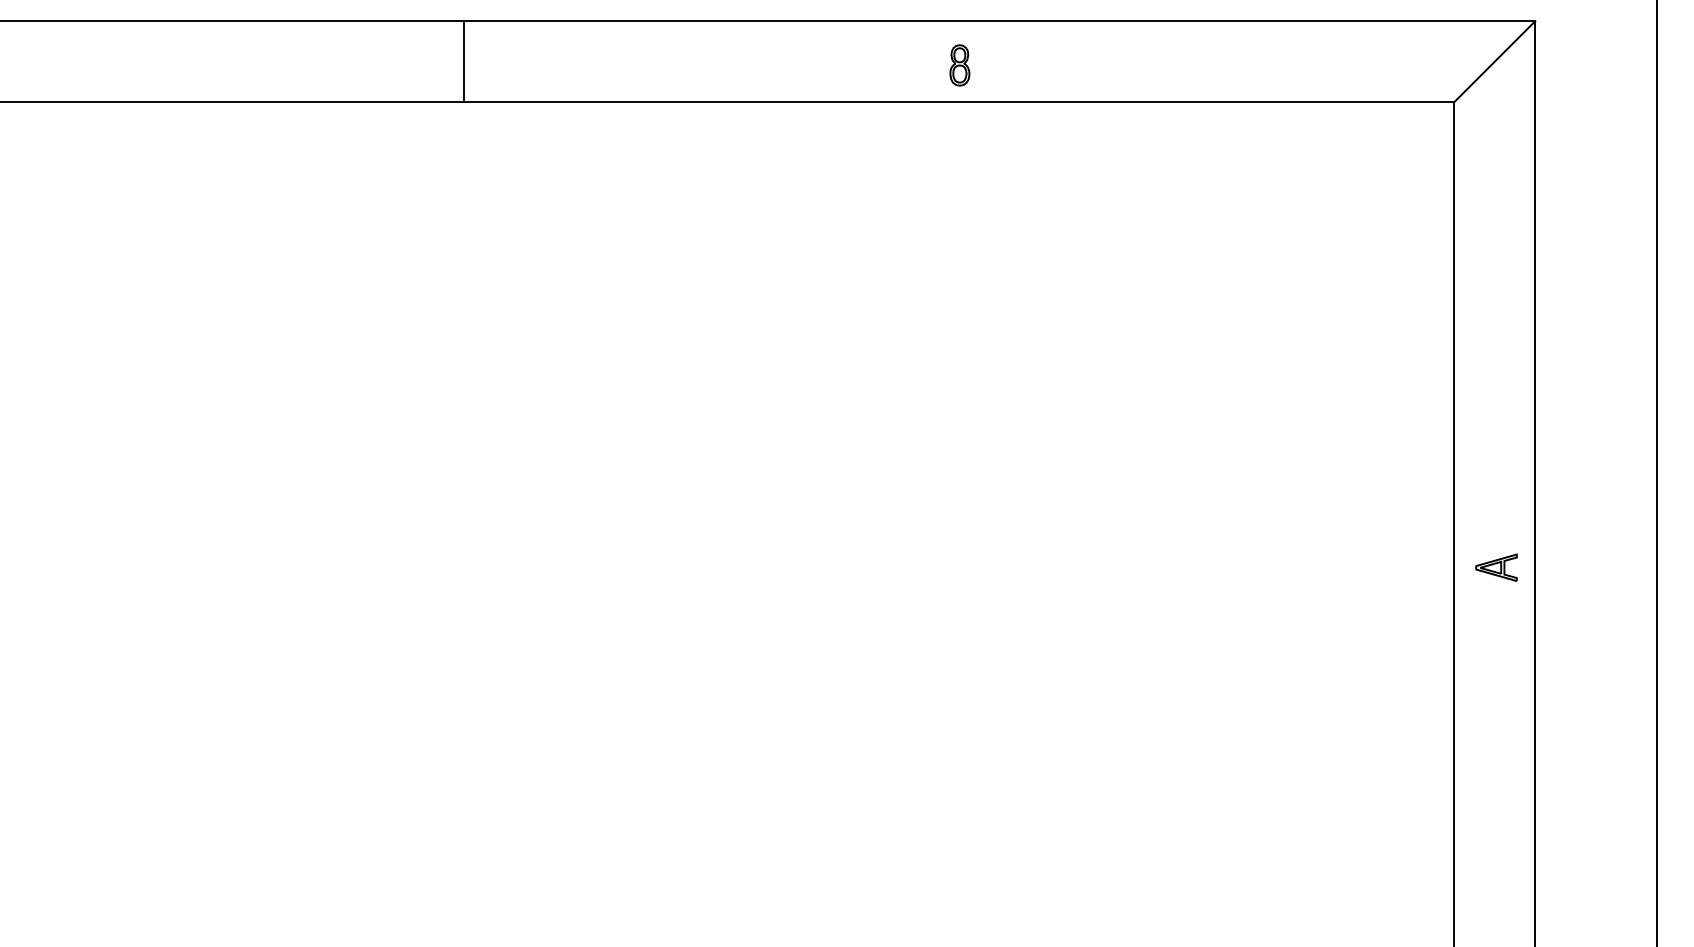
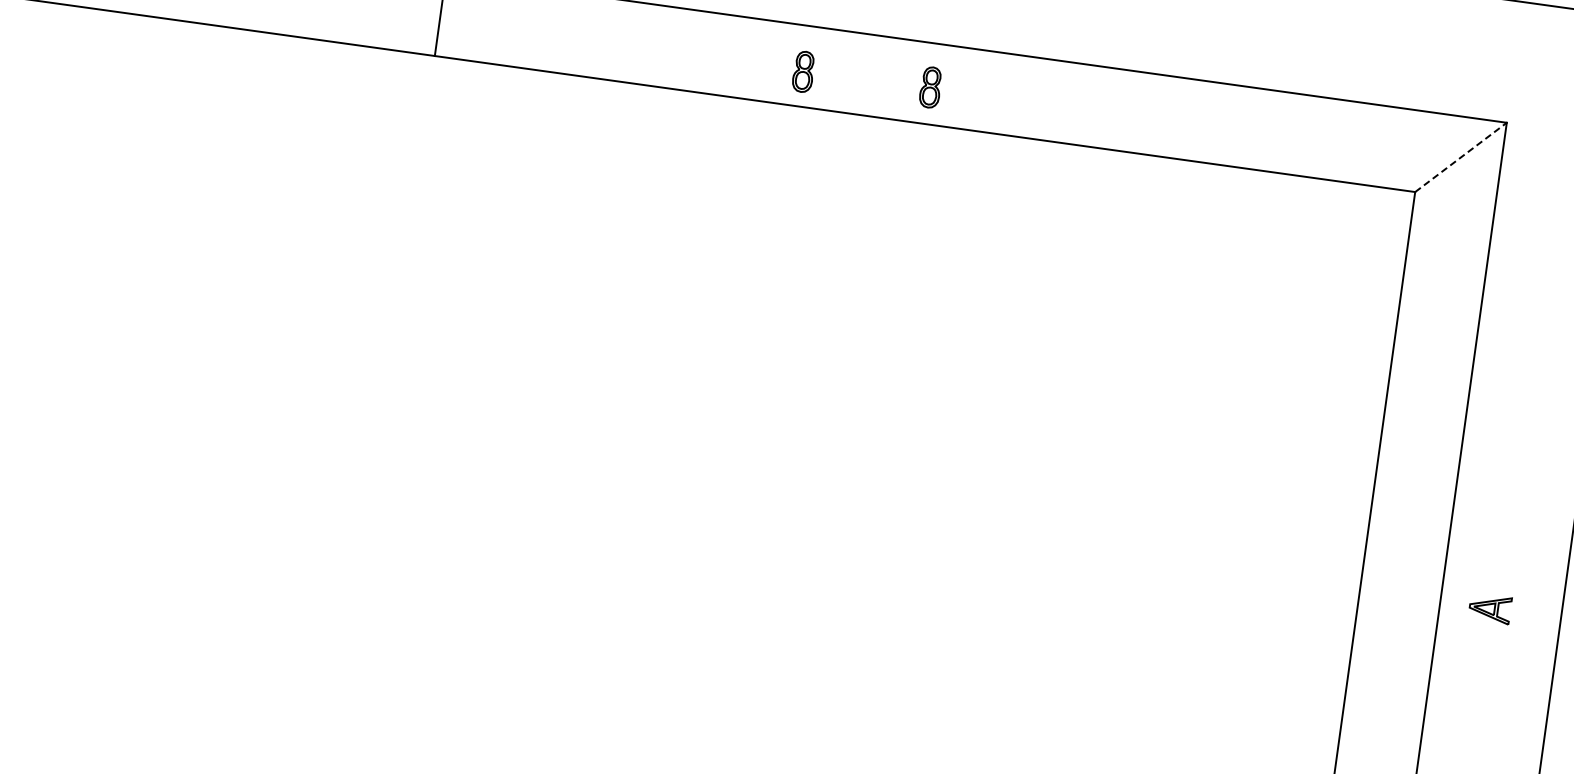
line: (1495, 61) -> (1461, 157), solid -> dashed
part: (831, 67) -> (803, 71), added
part: (1496, 567) -> (1490, 608), moved

